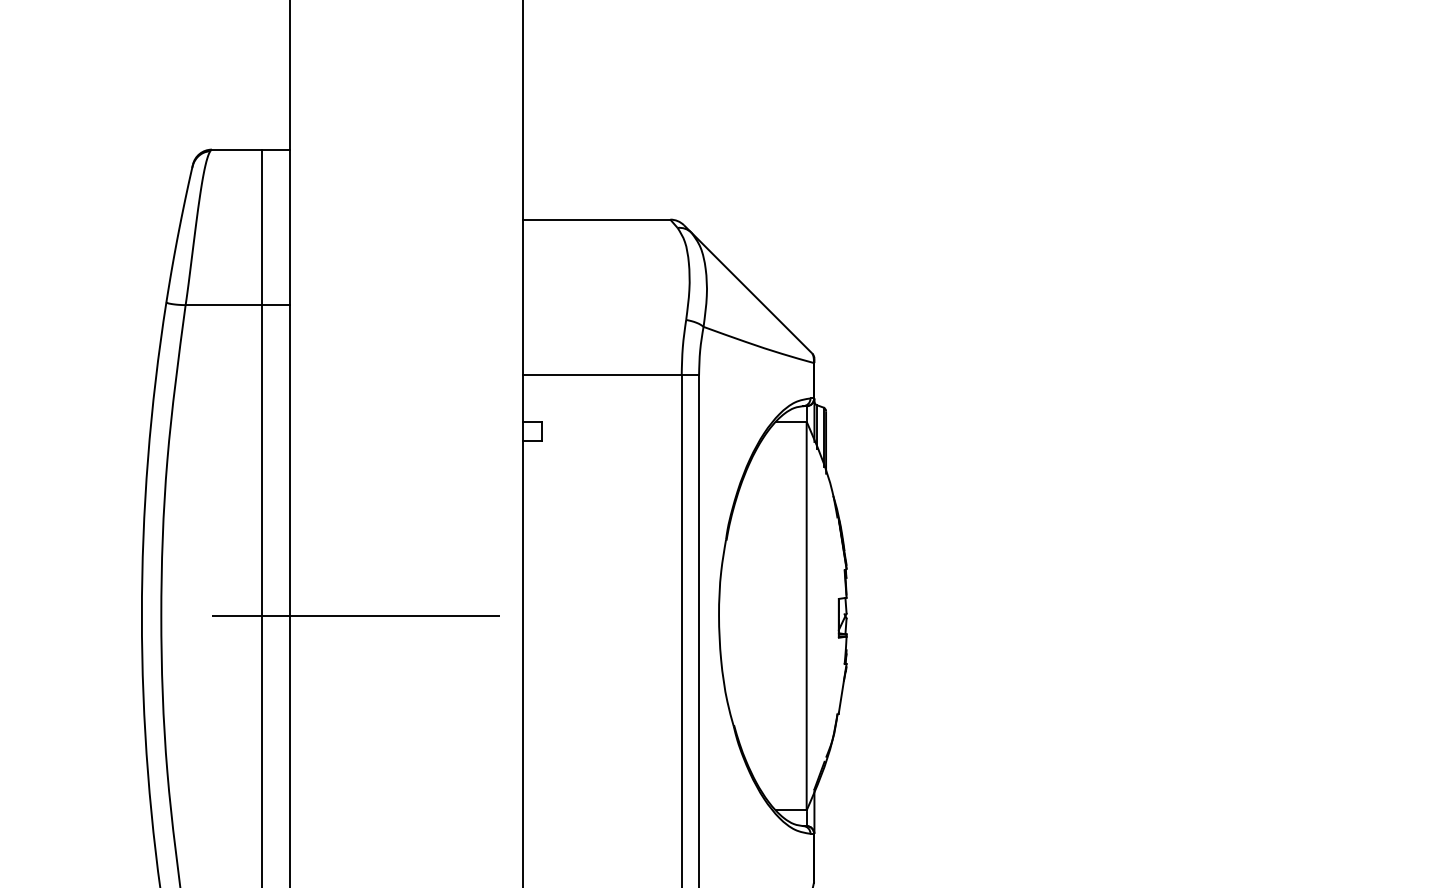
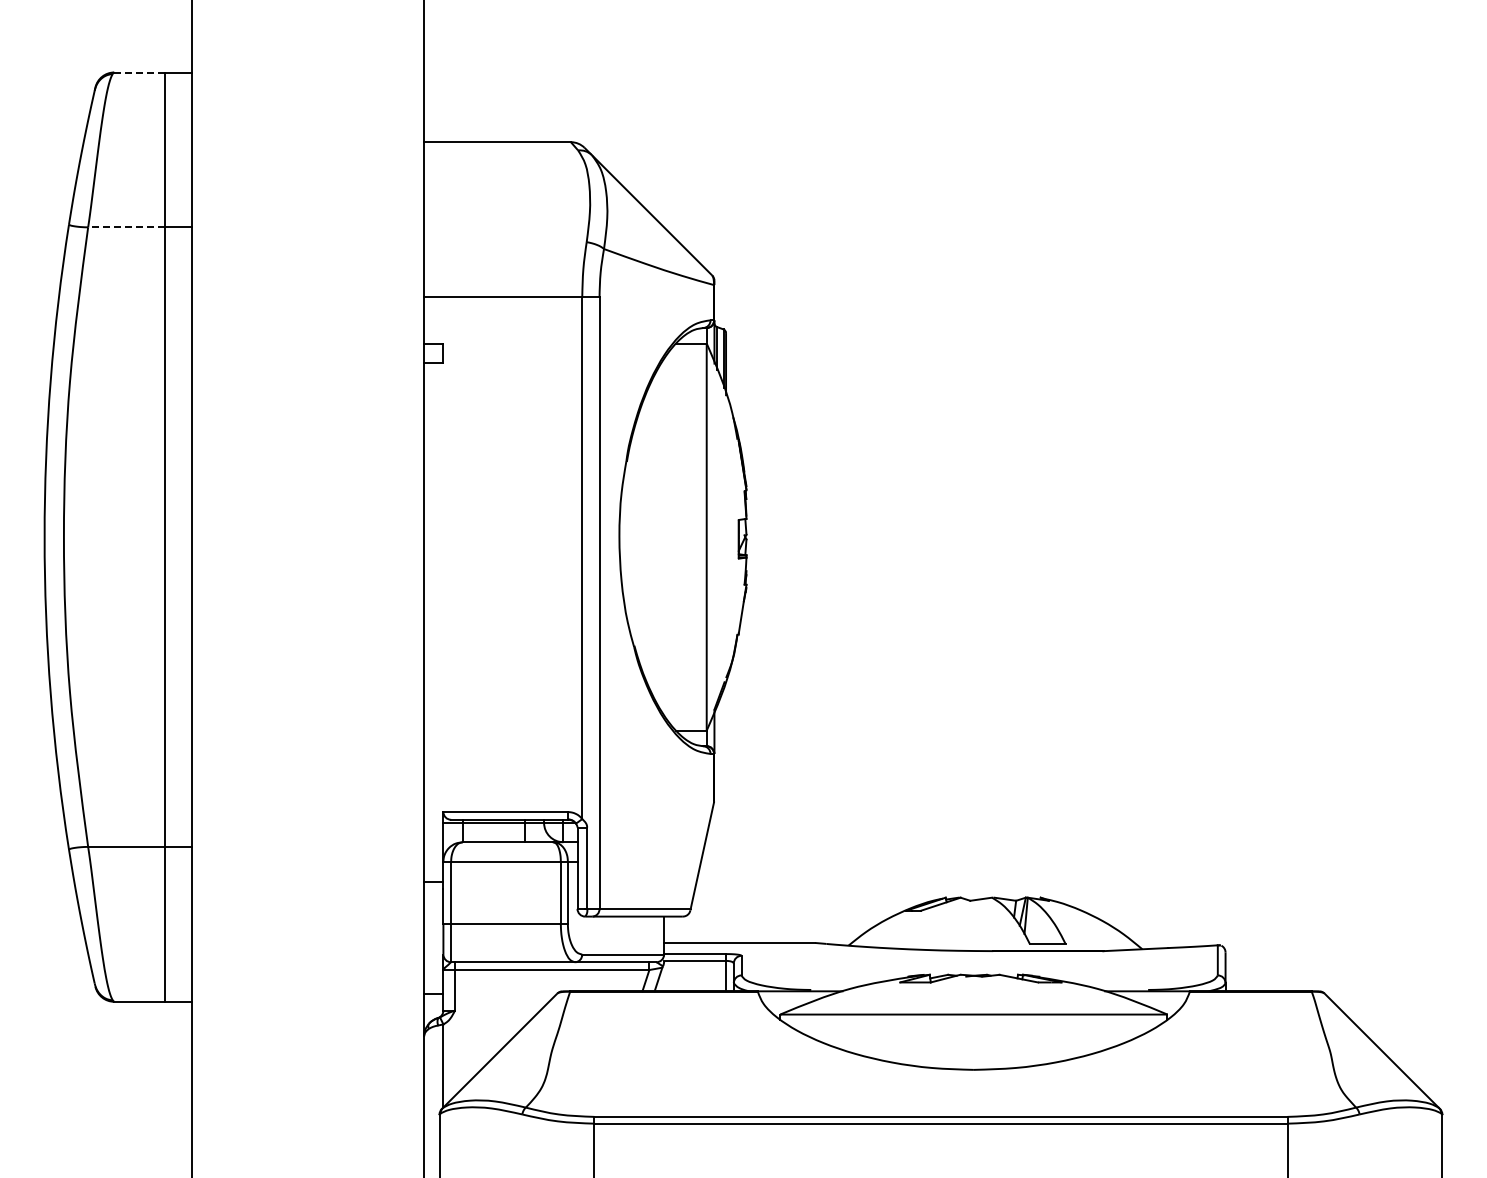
line: (237, 149) -> (139, 72), solid -> dashed
line: (223, 305) -> (125, 227), solid -> dashed
line: (355, 616) -> (257, 537), removed

